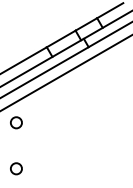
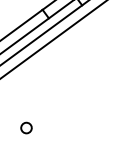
circle: (16, 122) -> (21, 84), removed

